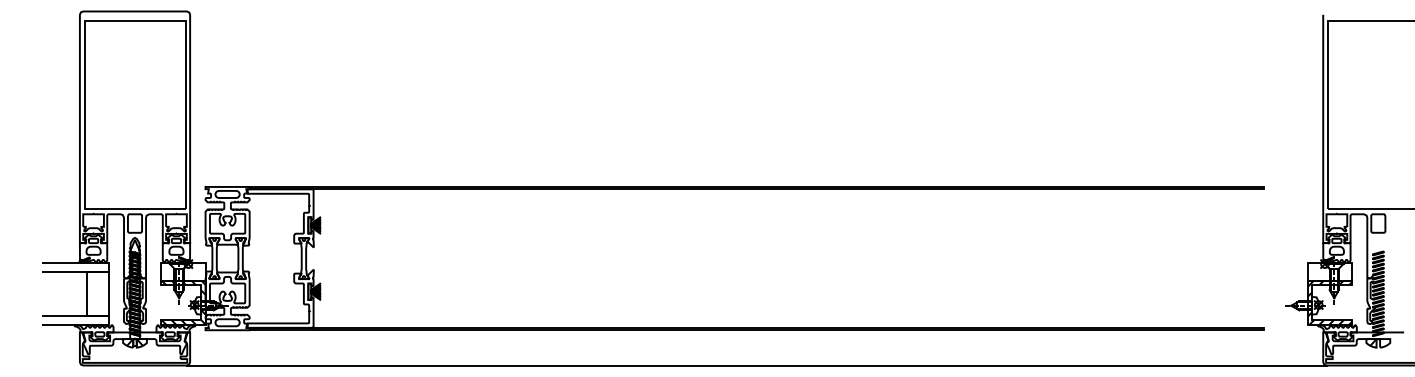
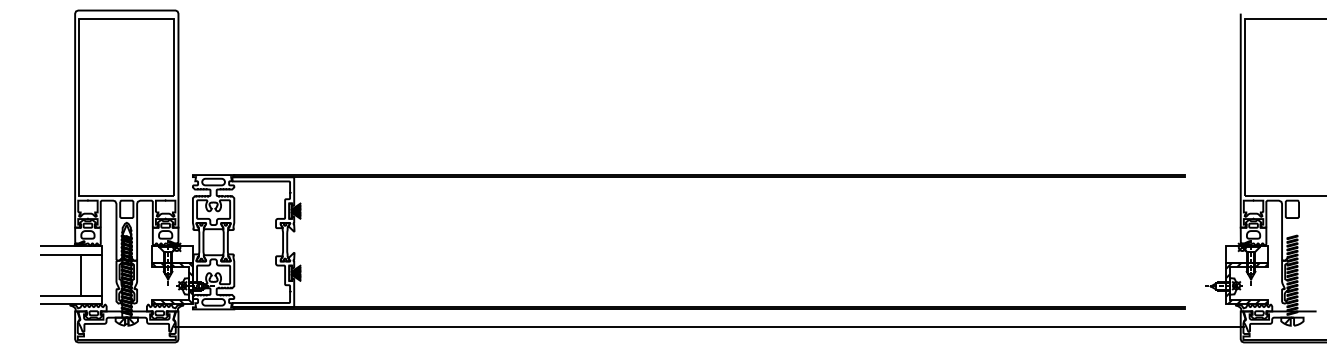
line: (756, 365) -> (709, 326), moved

